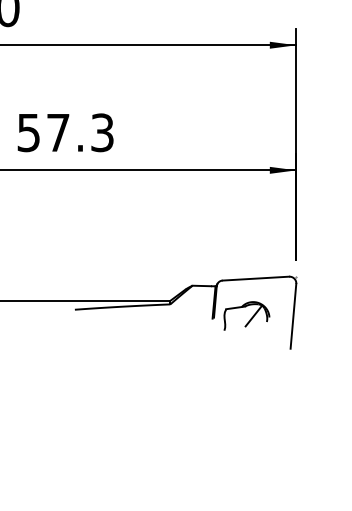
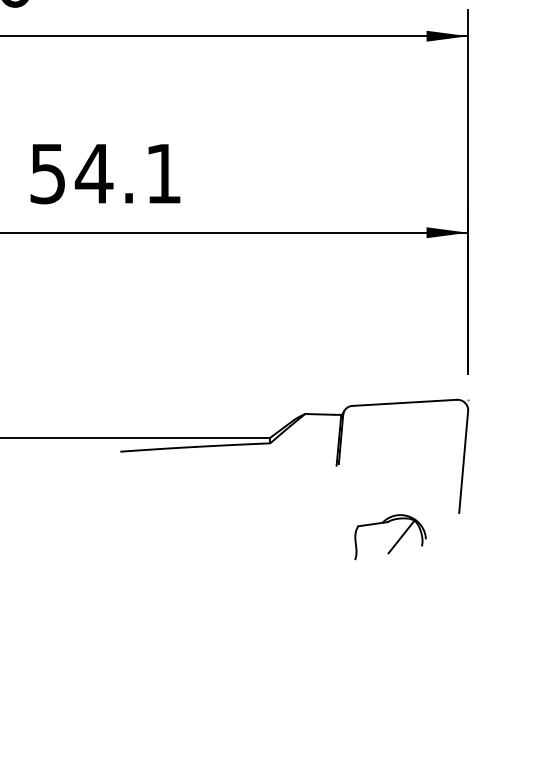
text: (79, 132) -> (127, 173), 57.3 -> 54.1
part: (246, 315) -> (389, 536), moved

